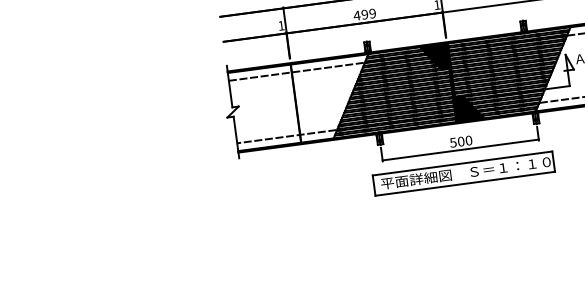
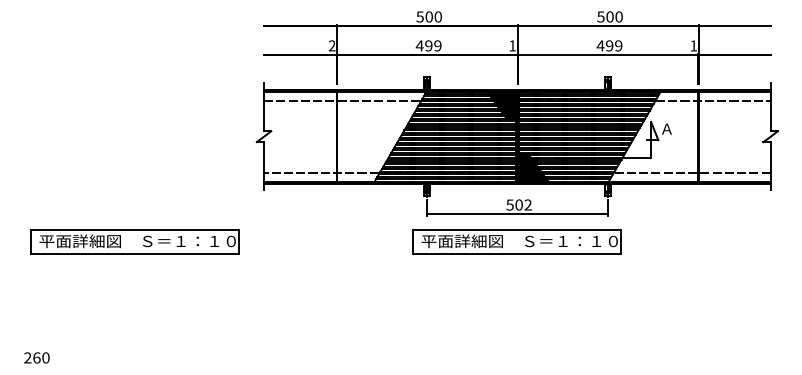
text: (280, 25) -> (331, 45), 1 -> 2
text: (468, 140) -> (527, 204), 500 -> 502
part: (133, 217) -> (134, 241), added

